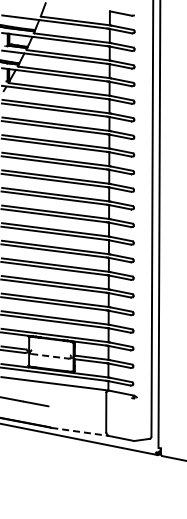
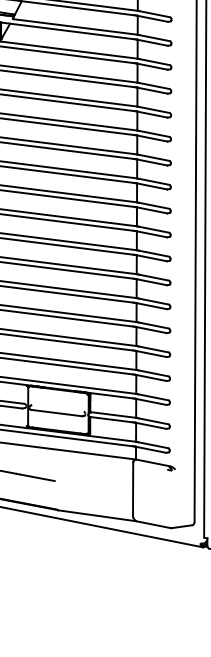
line: (49, 356) -> (55, 413), dashed -> solid
line: (79, 431) -> (96, 515), dashed -> solid

